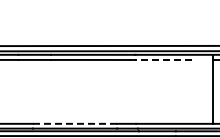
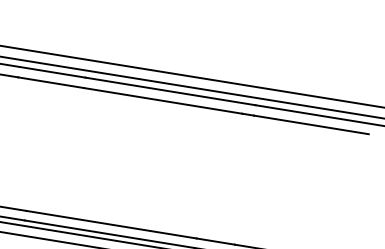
line: (163, 59) -> (310, 123), dashed -> solid
line: (75, 123) -> (112, 224), dashed -> solid

